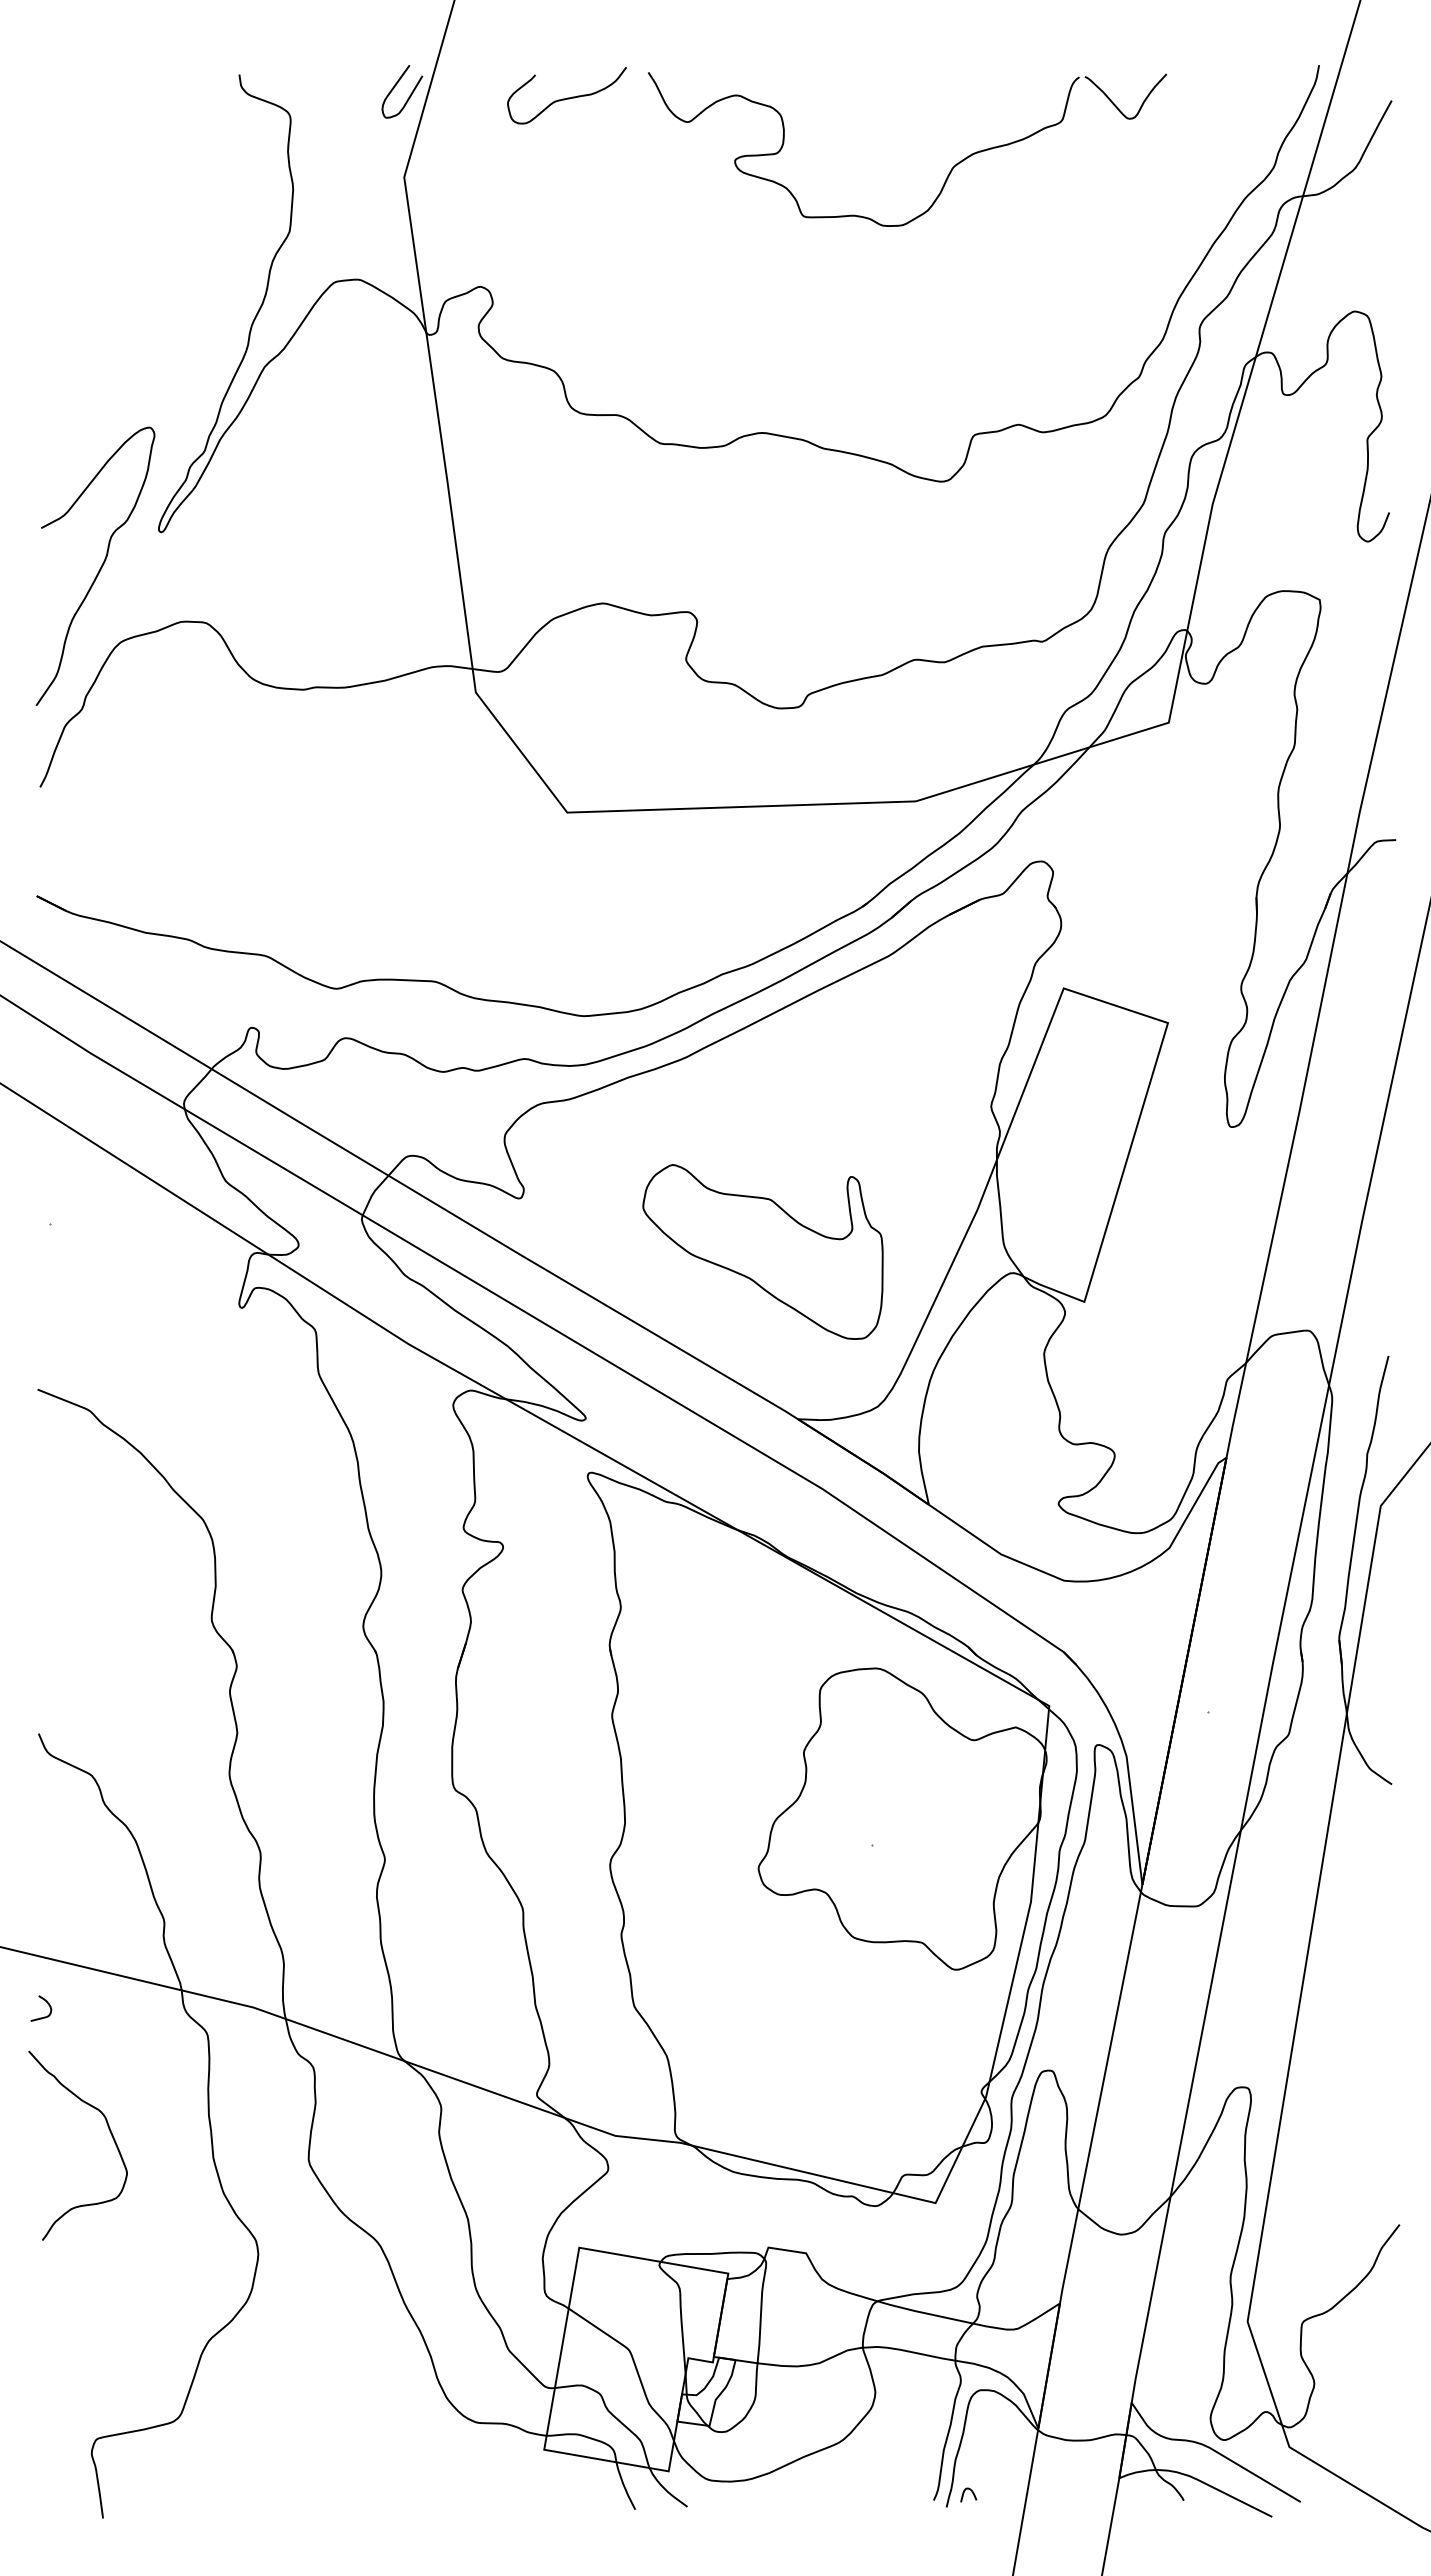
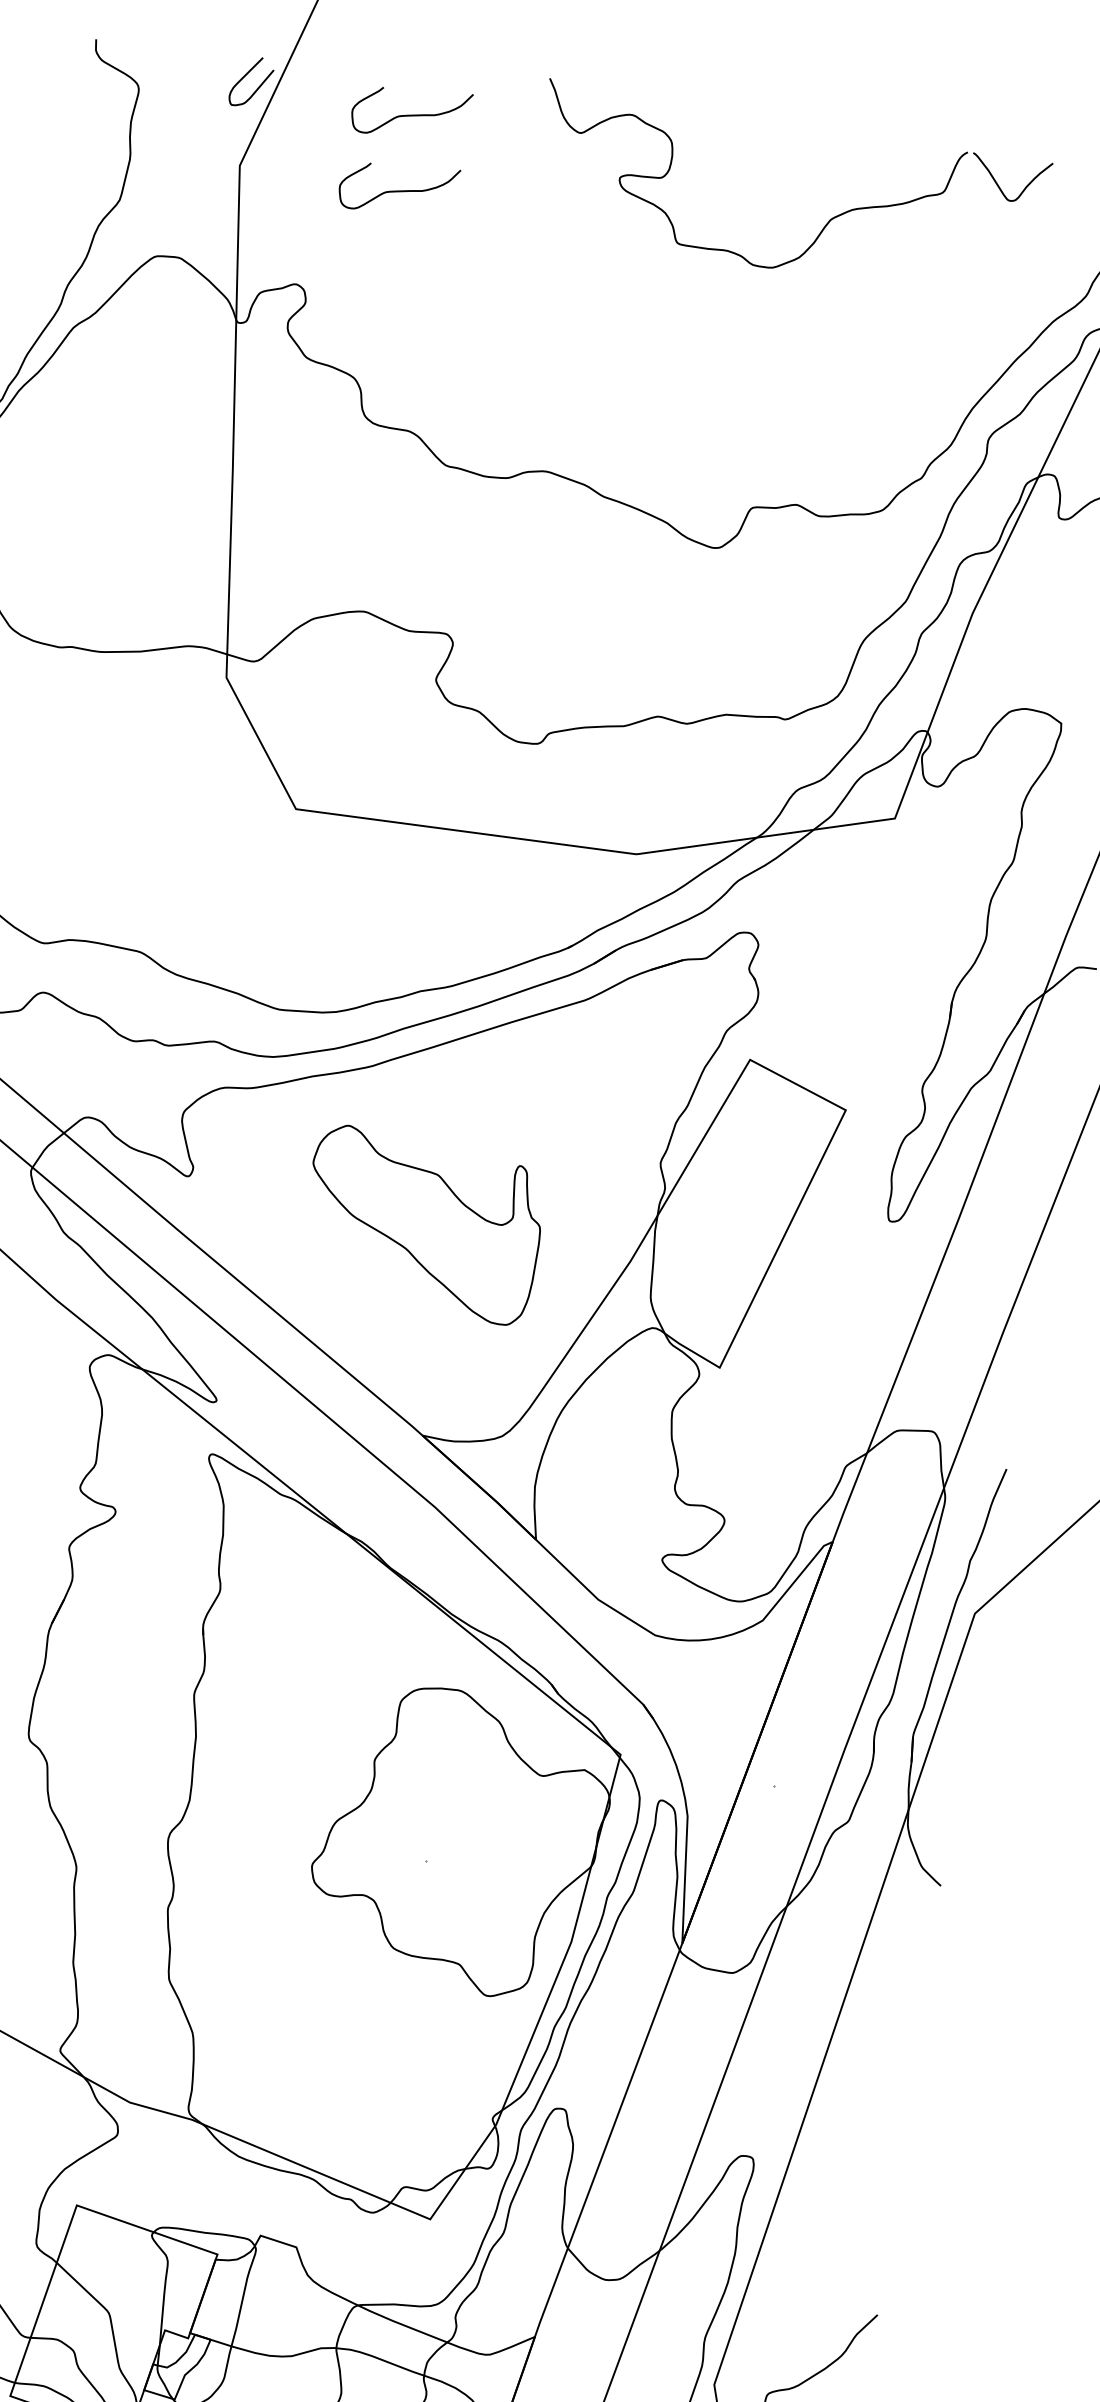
part: (949, 171) -> (826, 223), moved
curve: (567, 175) -> (398, 190), added
part: (762, 1251) -> (422, 1224), moved

